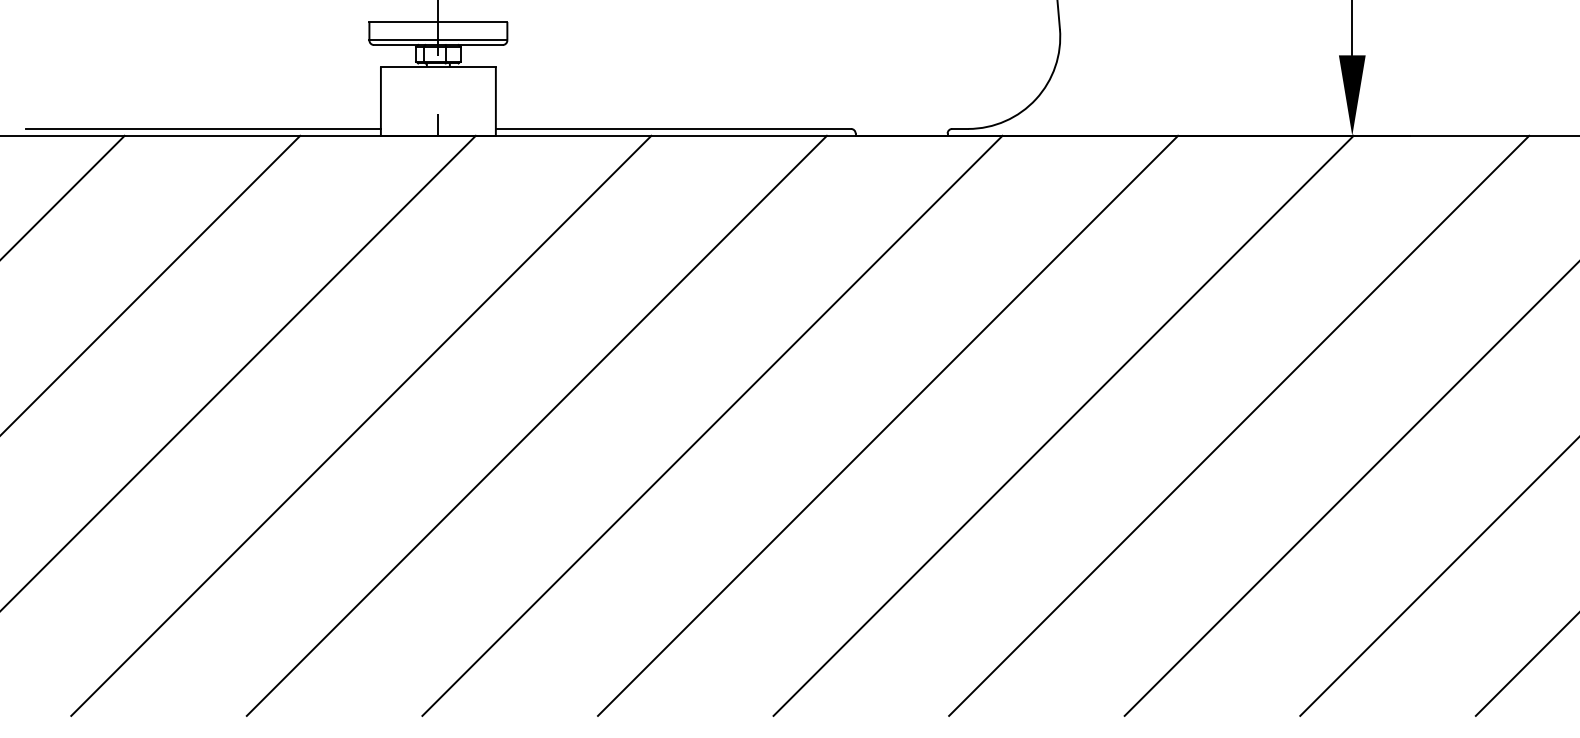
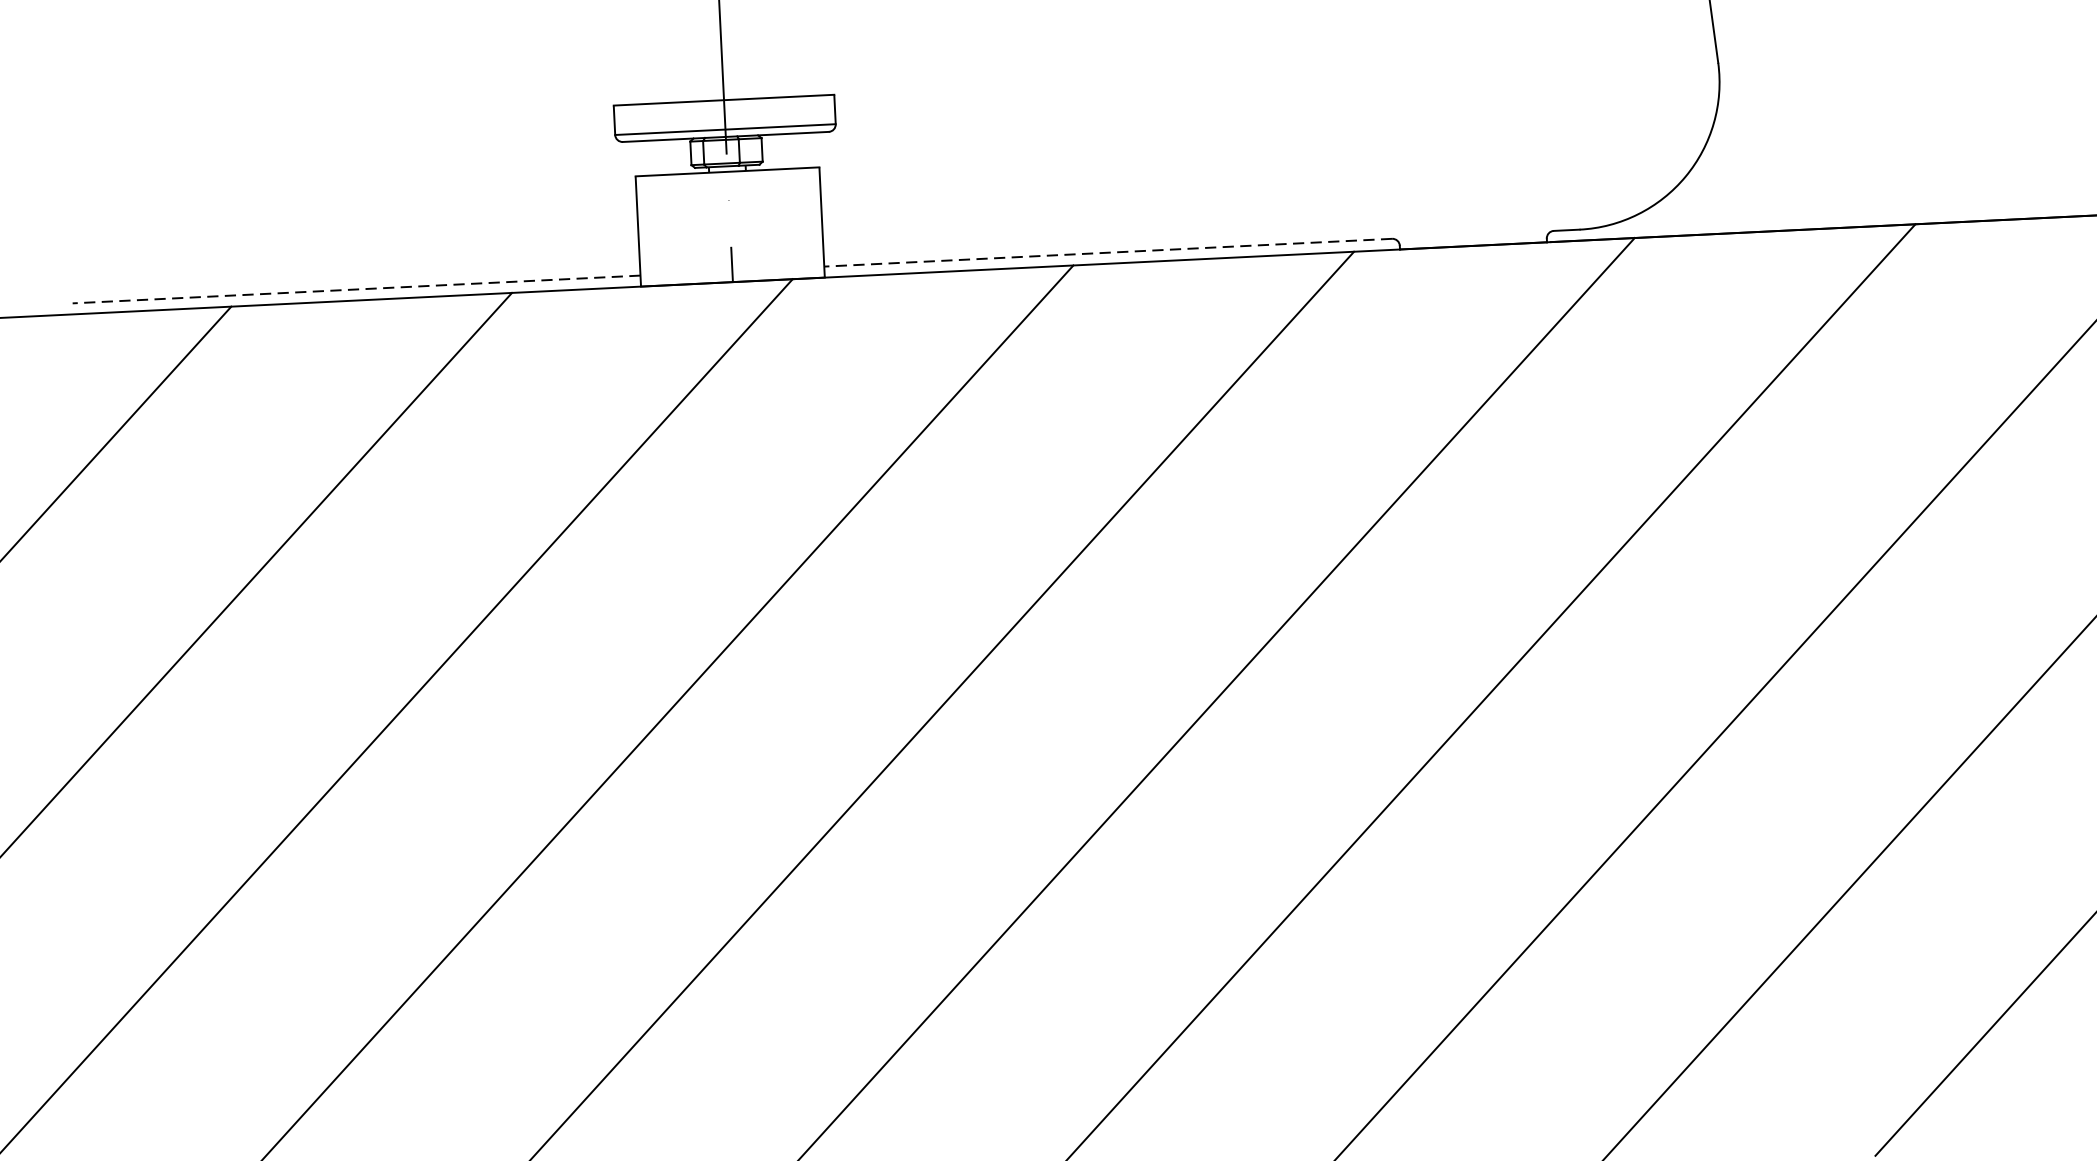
line: (203, 128) -> (356, 288), solid -> dashed
line: (673, 128) -> (1108, 251), solid -> dashed

